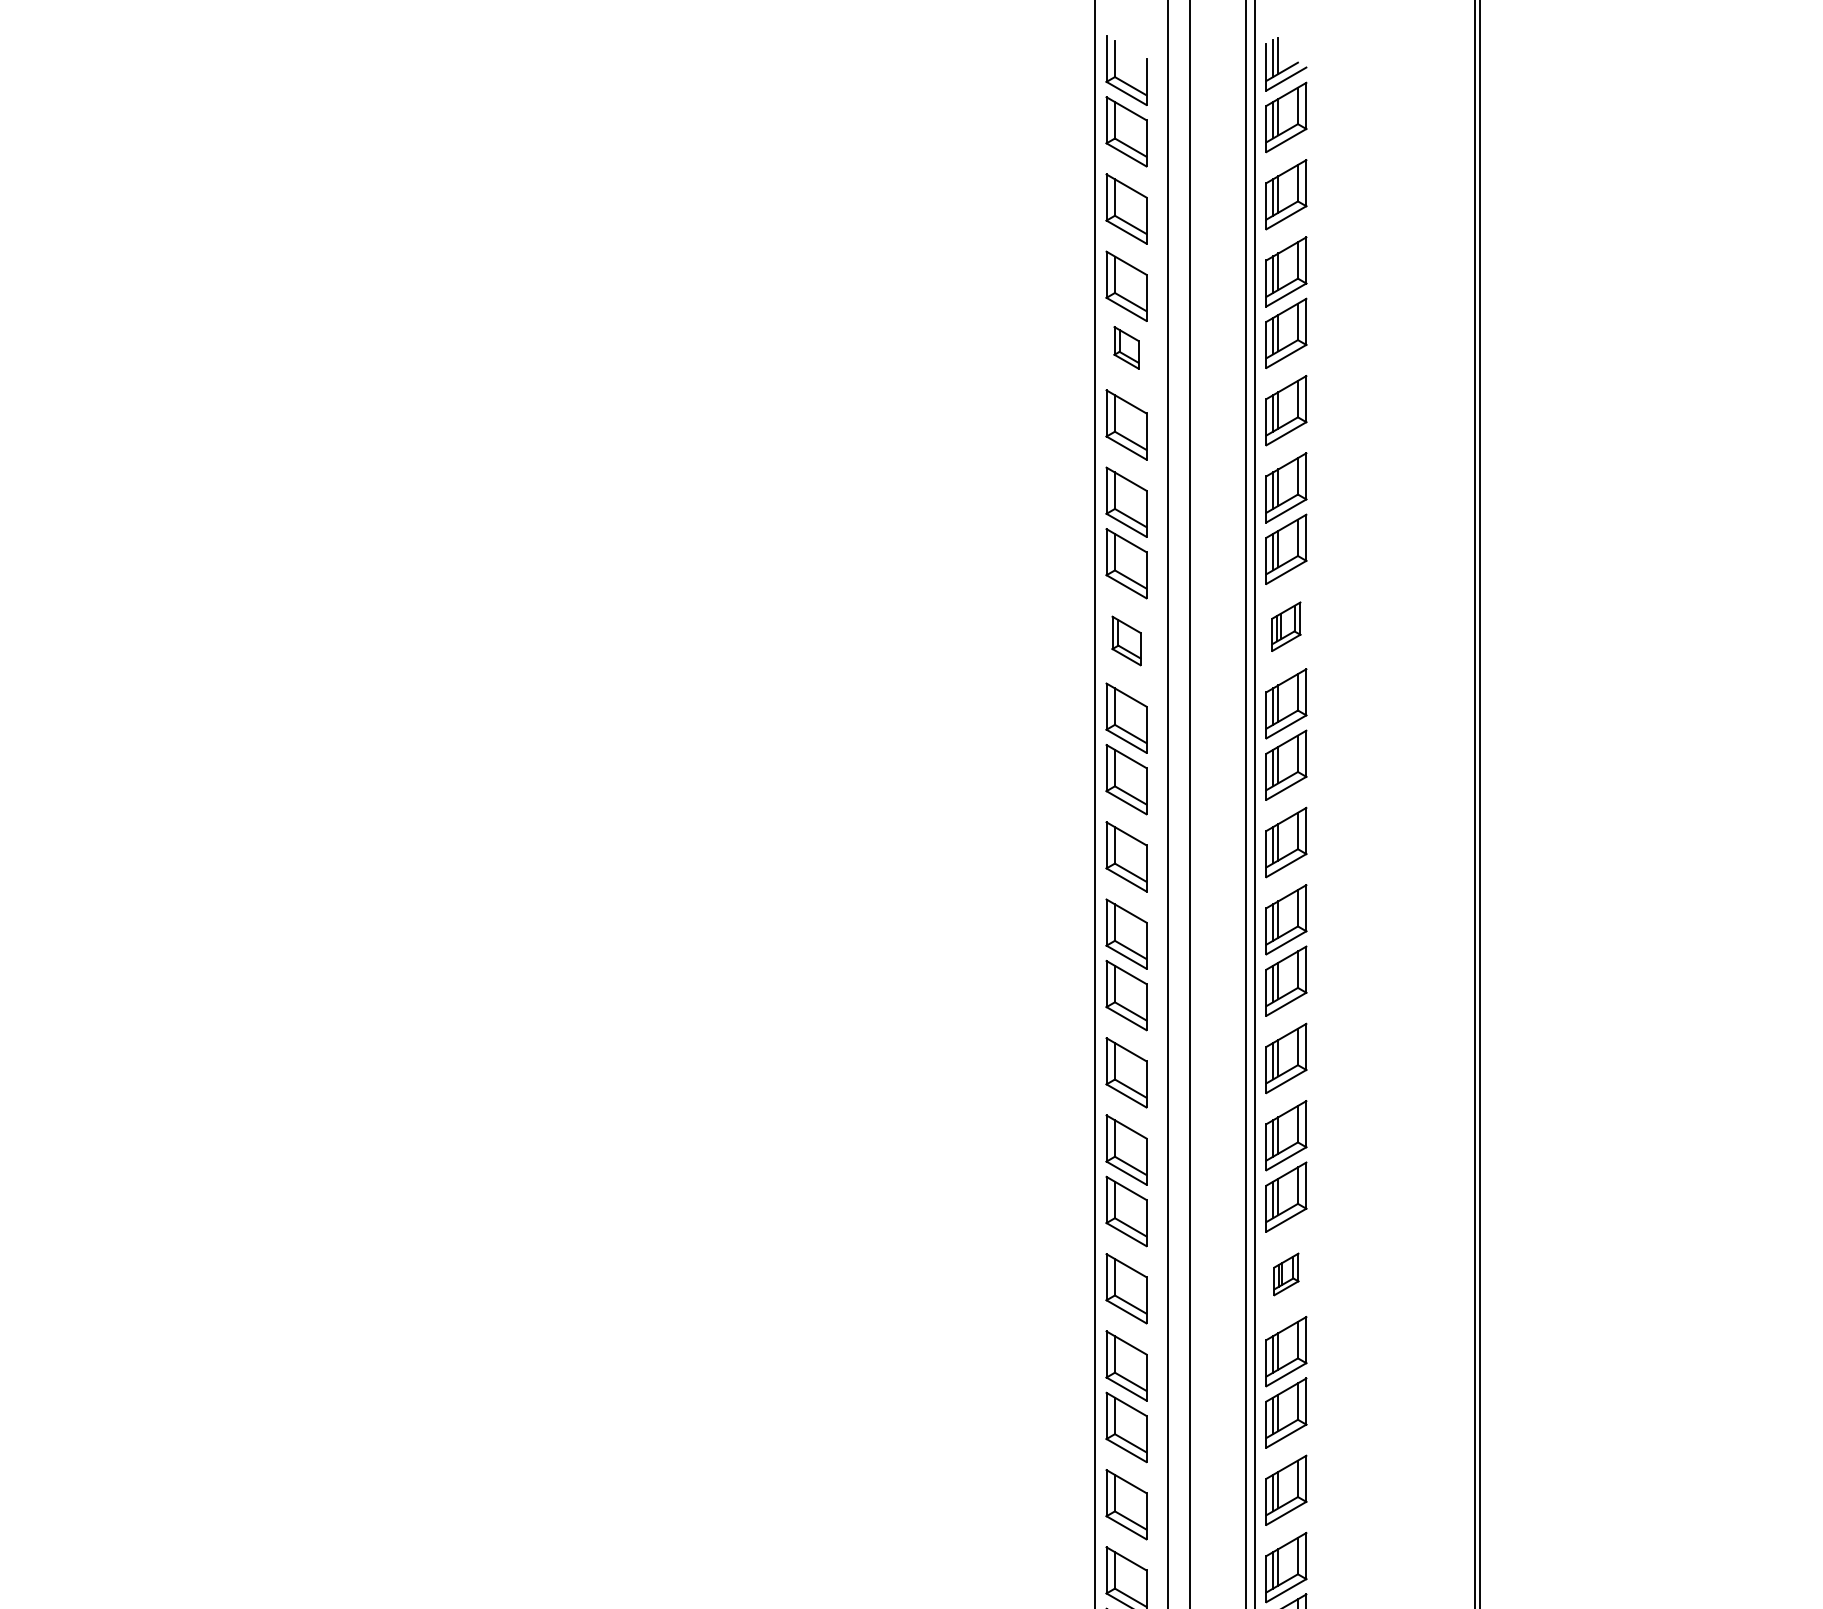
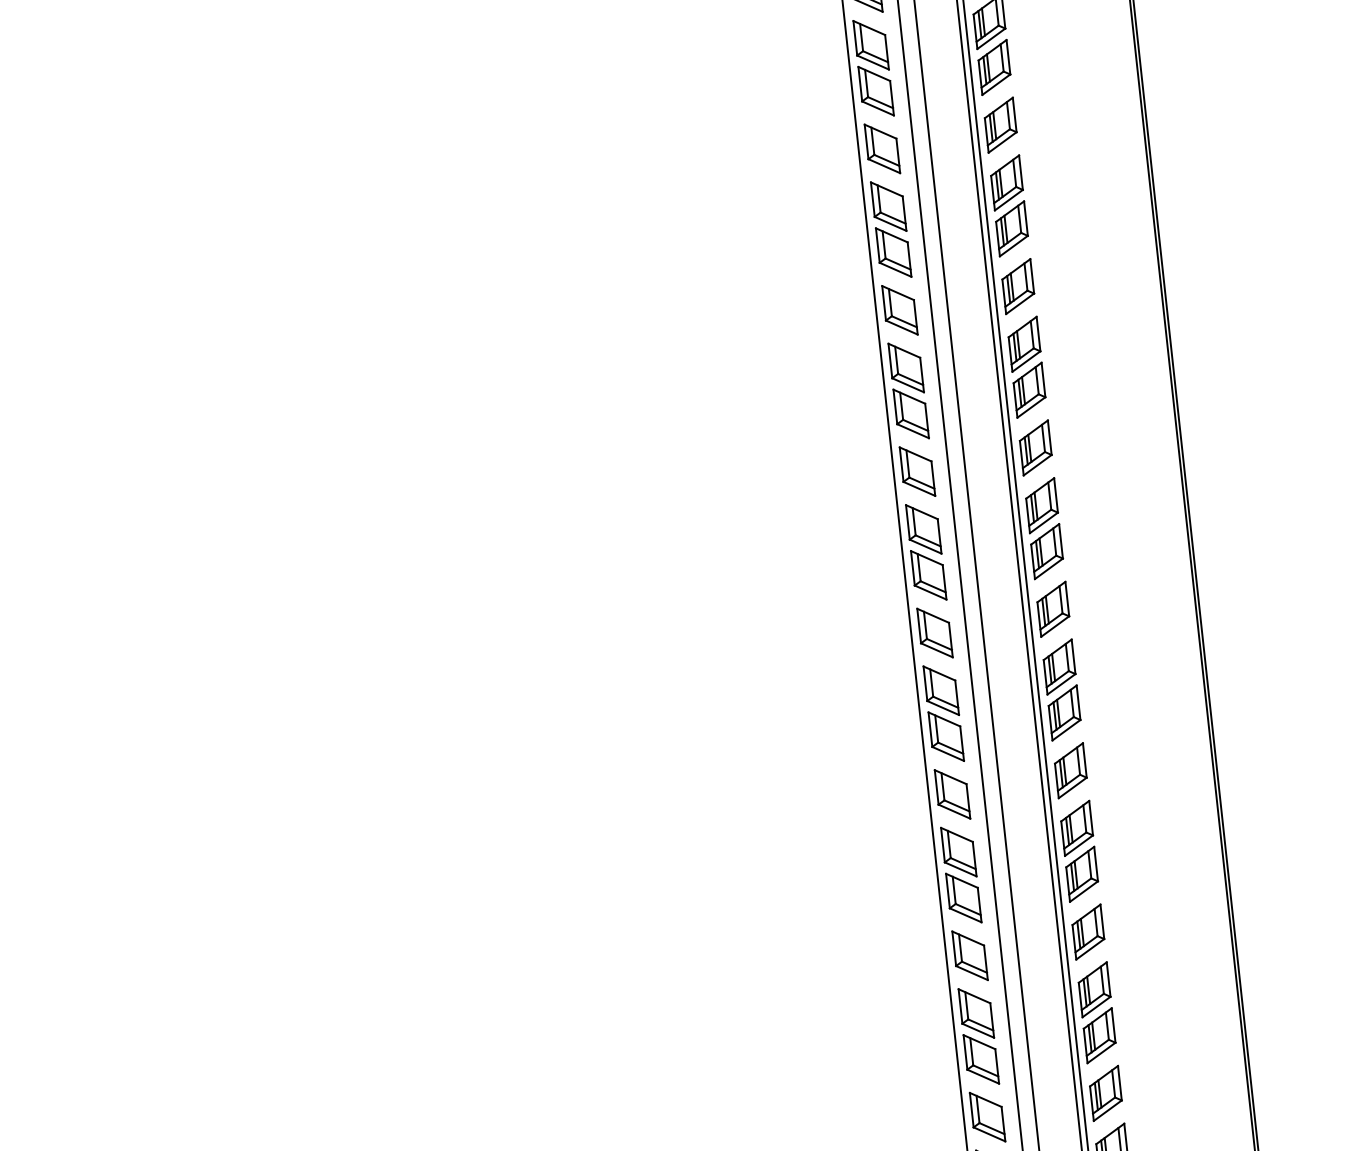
part: (1126, 347) -> (876, 91), size x1.67
part: (1286, 626) -> (1018, 286), size x1.43
part: (1126, 640) -> (899, 309), size x1.43
part: (1286, 1274) -> (1070, 770), size x1.67

